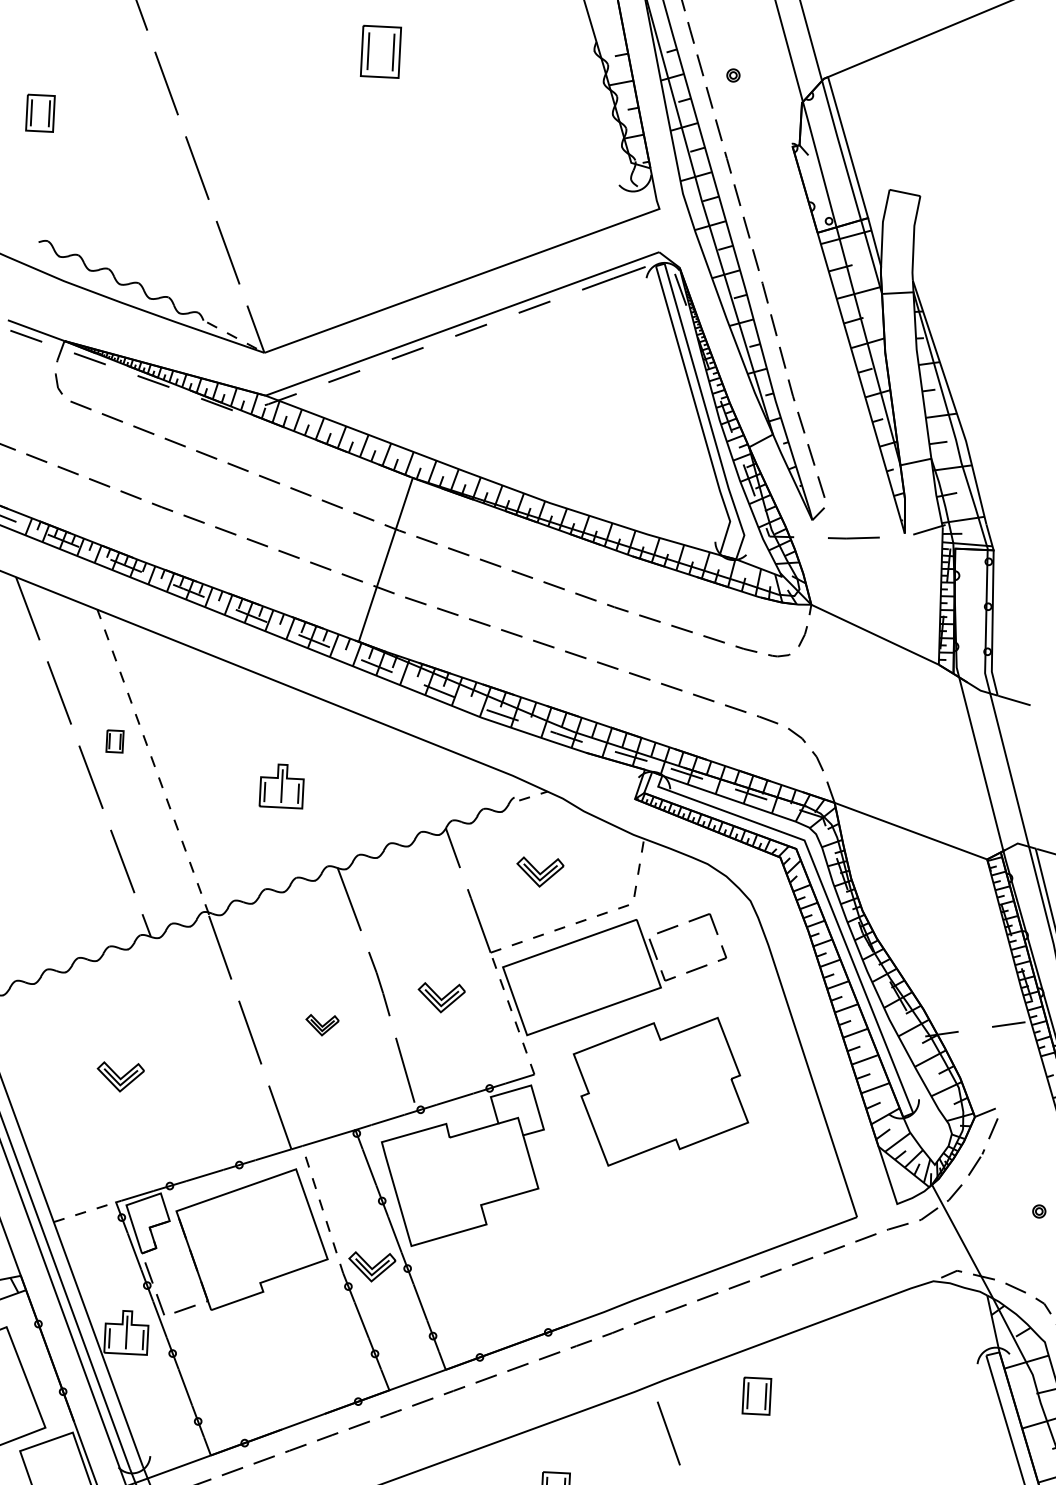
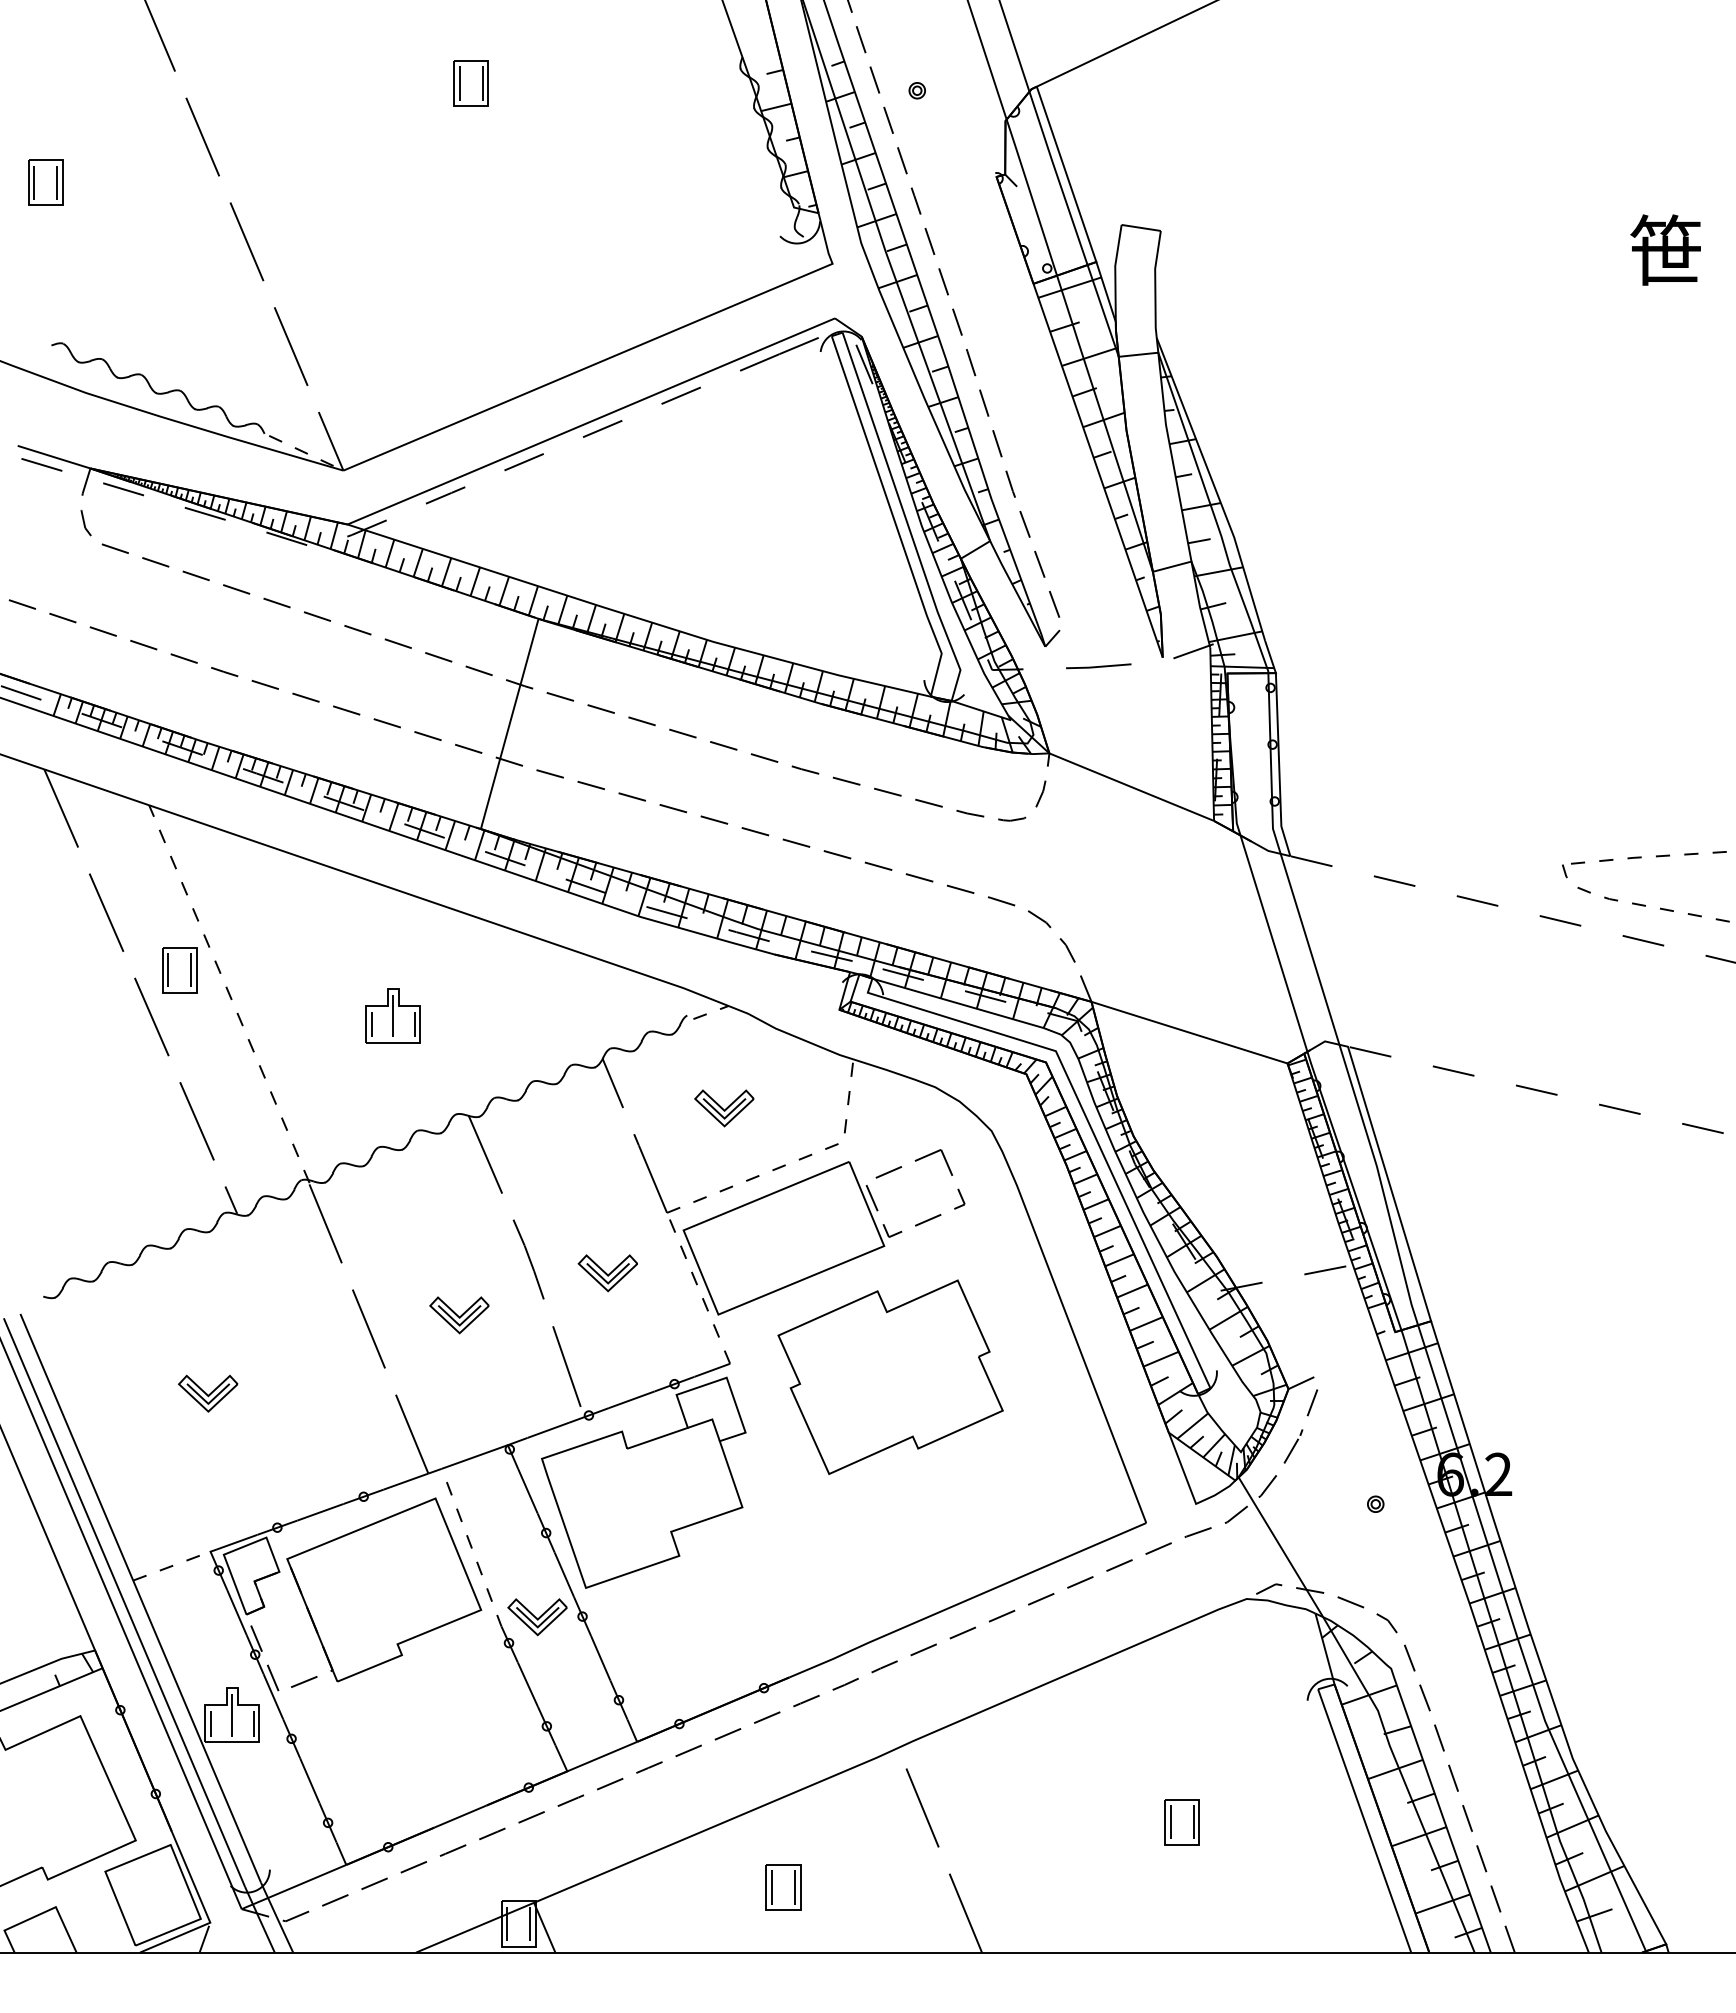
part: (380, 51) -> (470, 83), size x0.71
part: (114, 741) -> (179, 970), size x1.67
part: (322, 1025) -> (459, 1315), size x1.43
part: (756, 1396) -> (1181, 1822), moved

